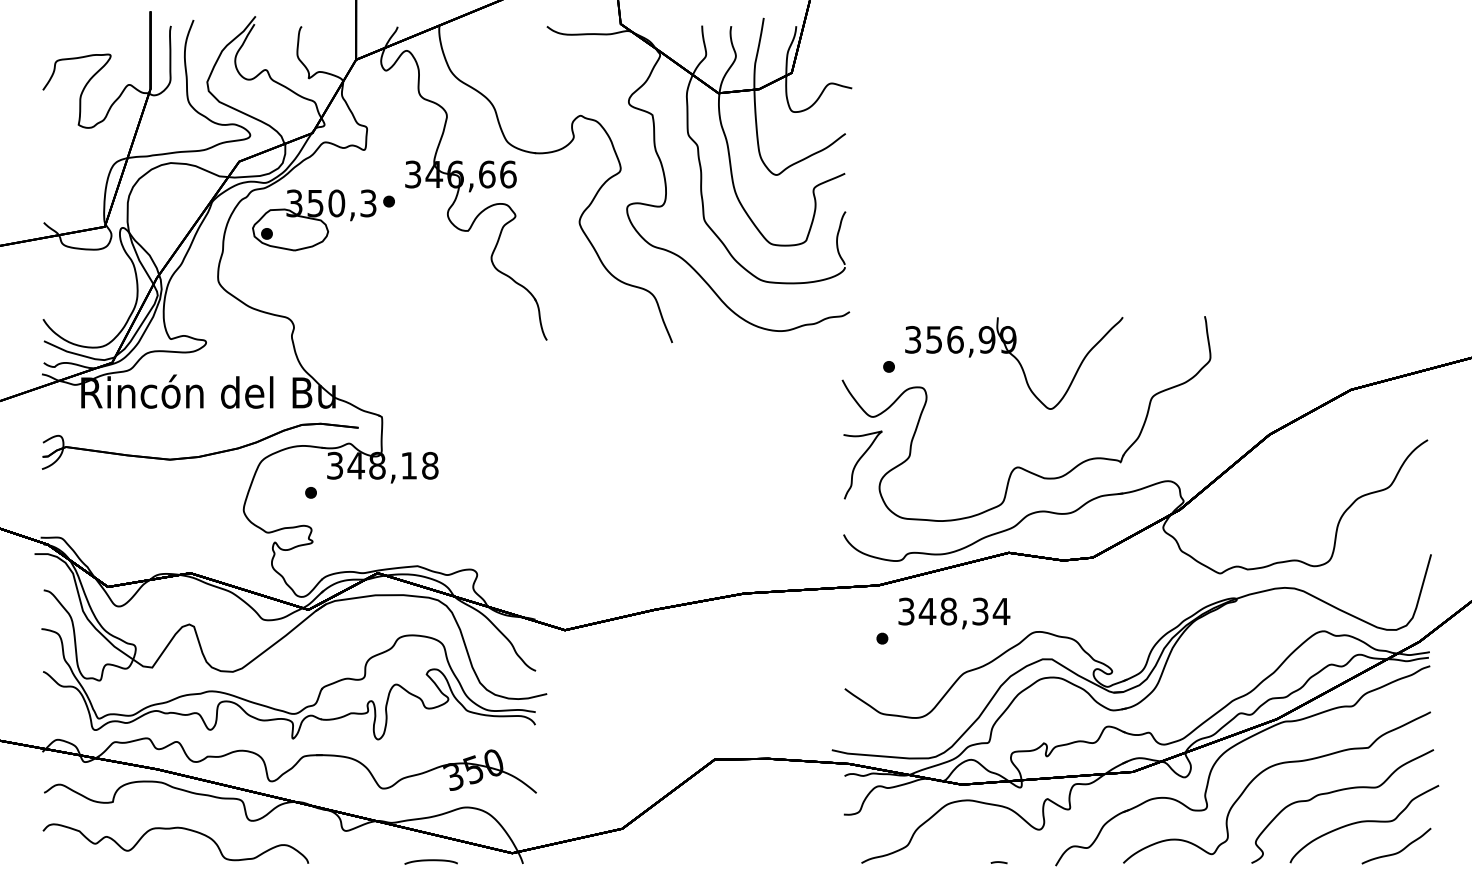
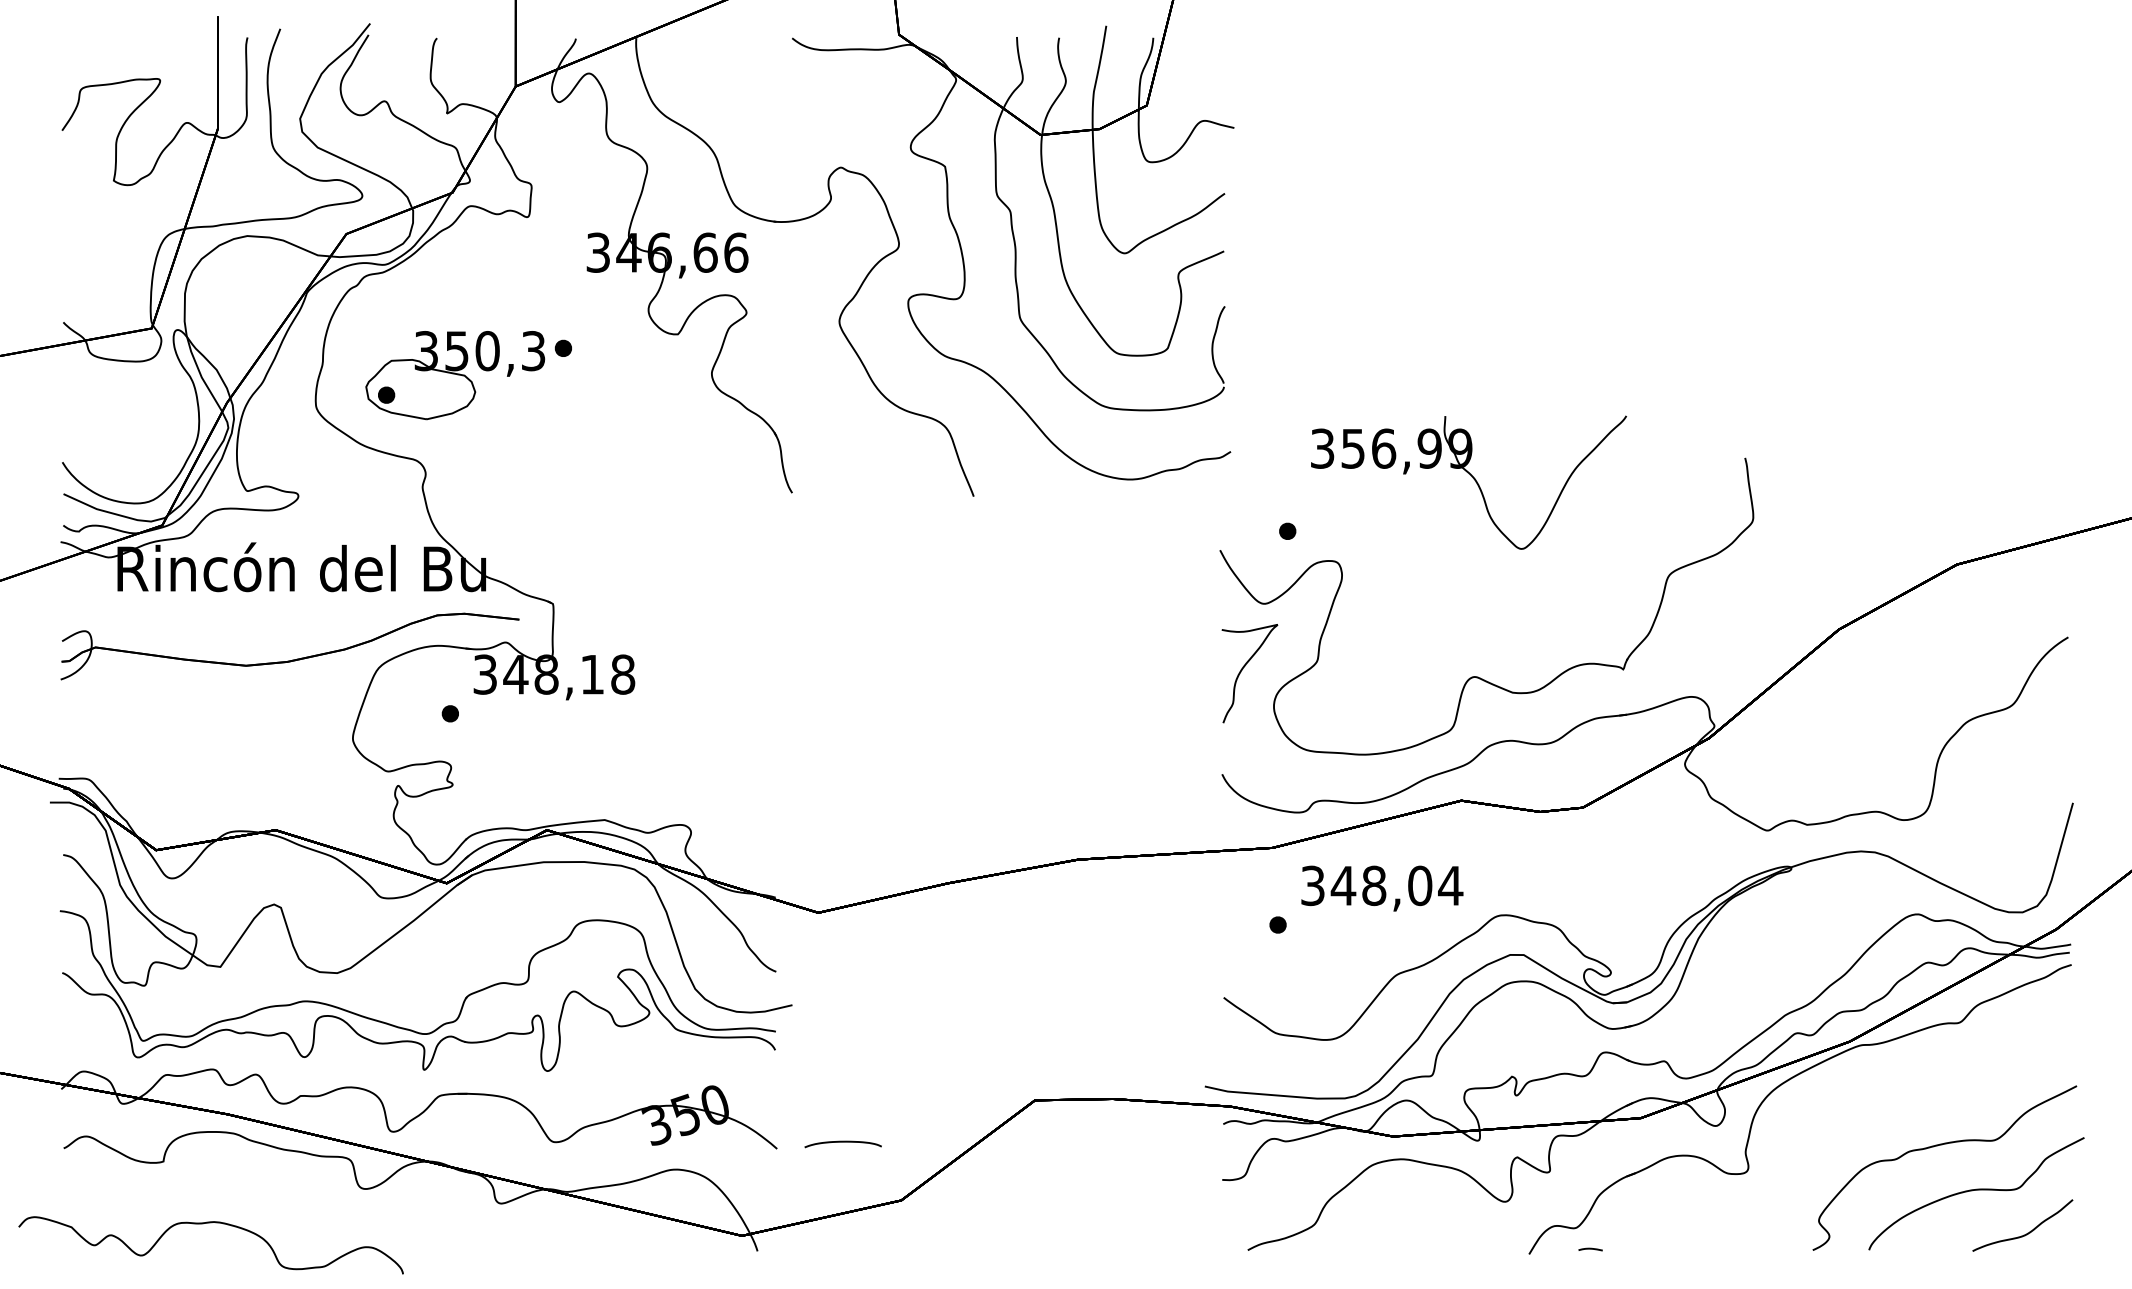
part: (323, 220) -> (468, 375), moved
part: (1014, 363) -> (1469, 482), moved
text: (980, 611) -> (1420, 885), 348,34 -> 348,04
curve: (1266, 770) -> (1834, 1116), removed
curve: (172, 829) -> (206, 1224), moved
curve: (430, 861) -> (842, 1143), moved
line: (998, 862) -> (1589, 1249), moved

